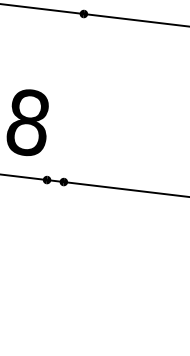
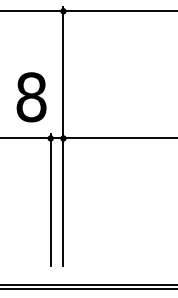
line: (64, 178) -> (63, 135), added
line: (37, 260) -> (50, 199), added

